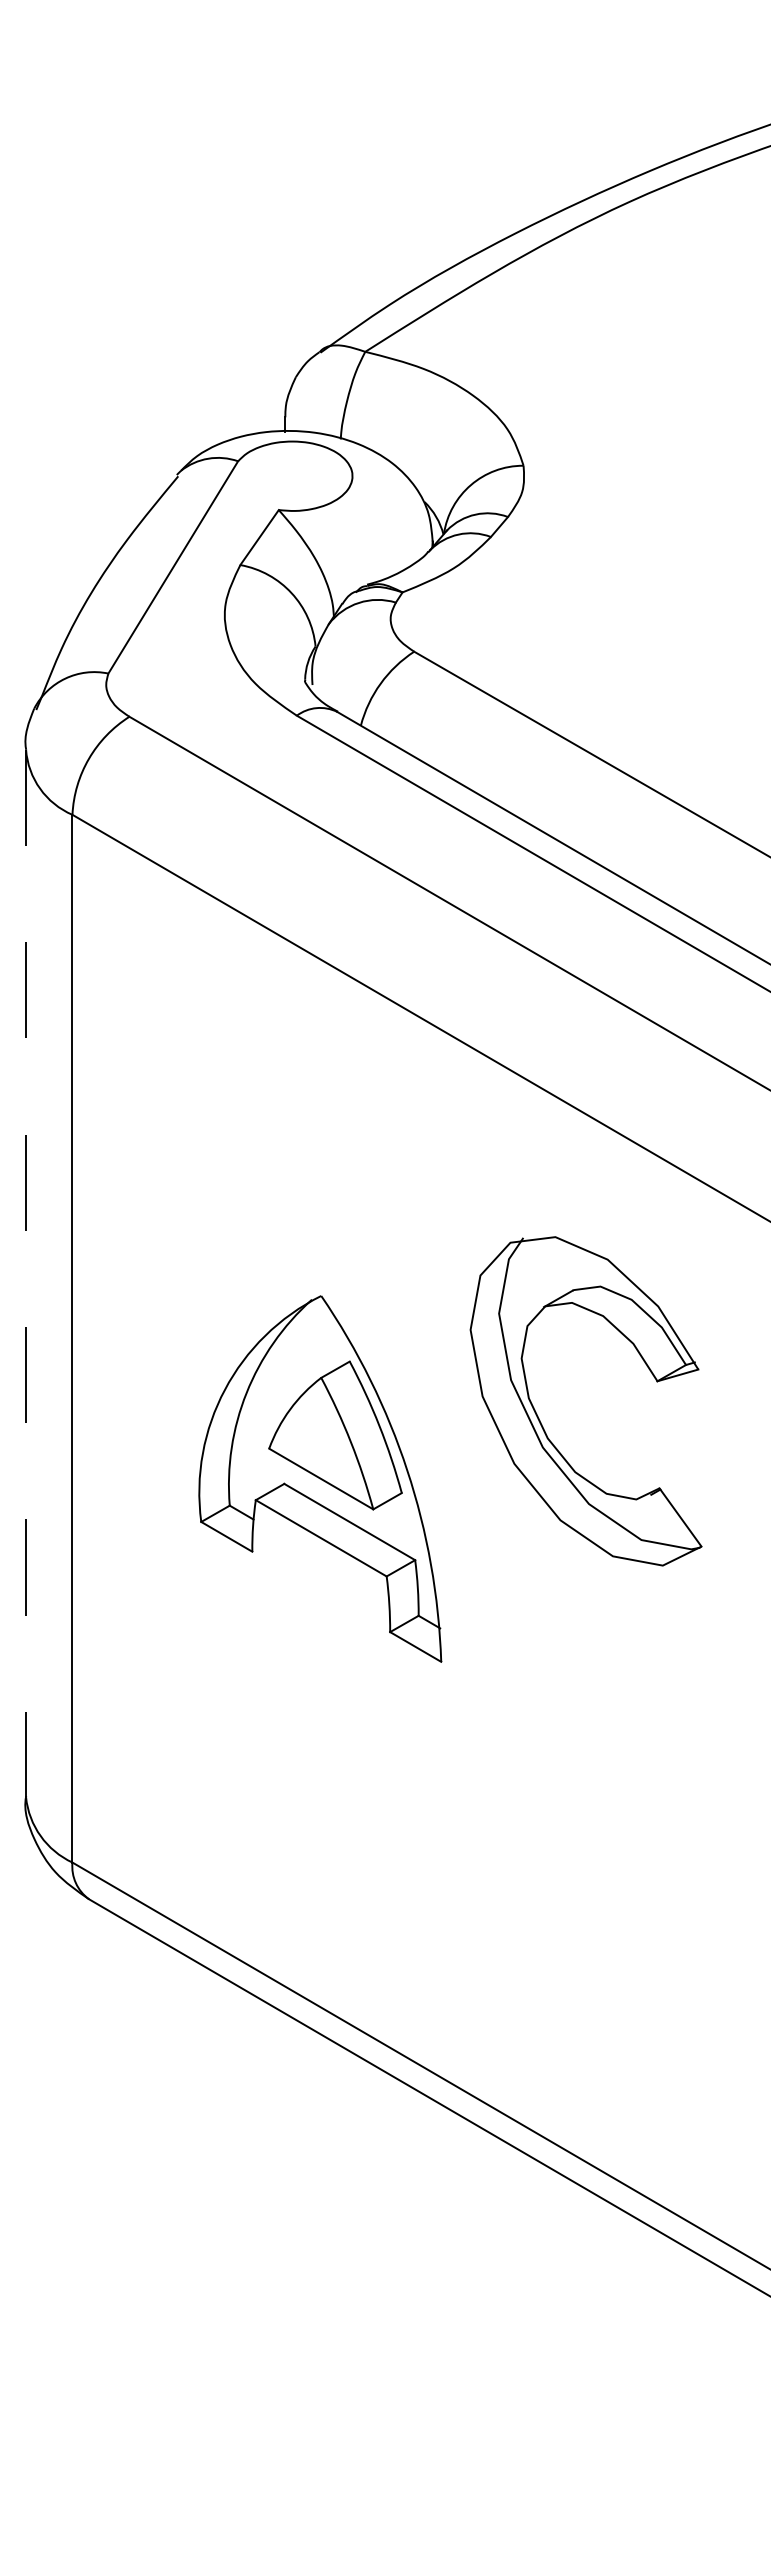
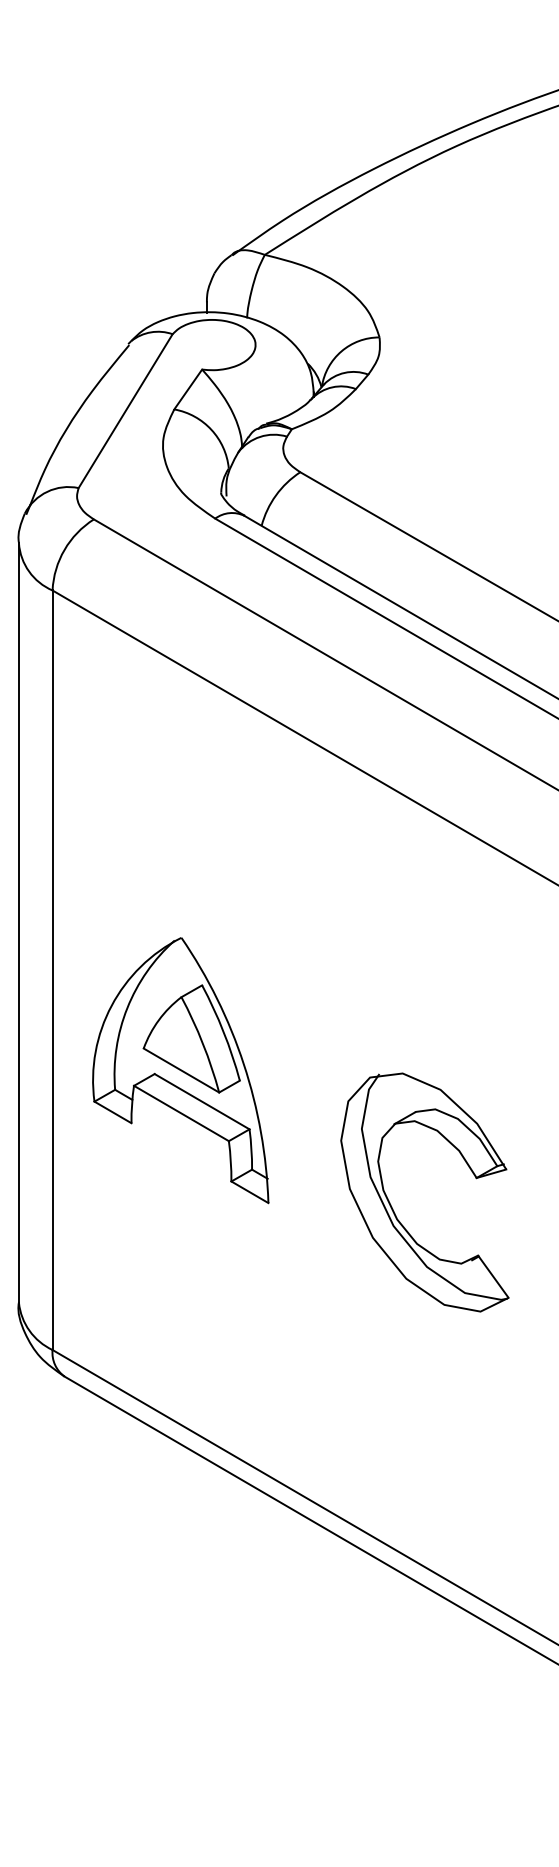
line: (26, 1273) -> (19, 922), dashed -> solid
part: (541, 1422) -> (392, 1207), moved
part: (320, 1478) -> (180, 1070), moved

